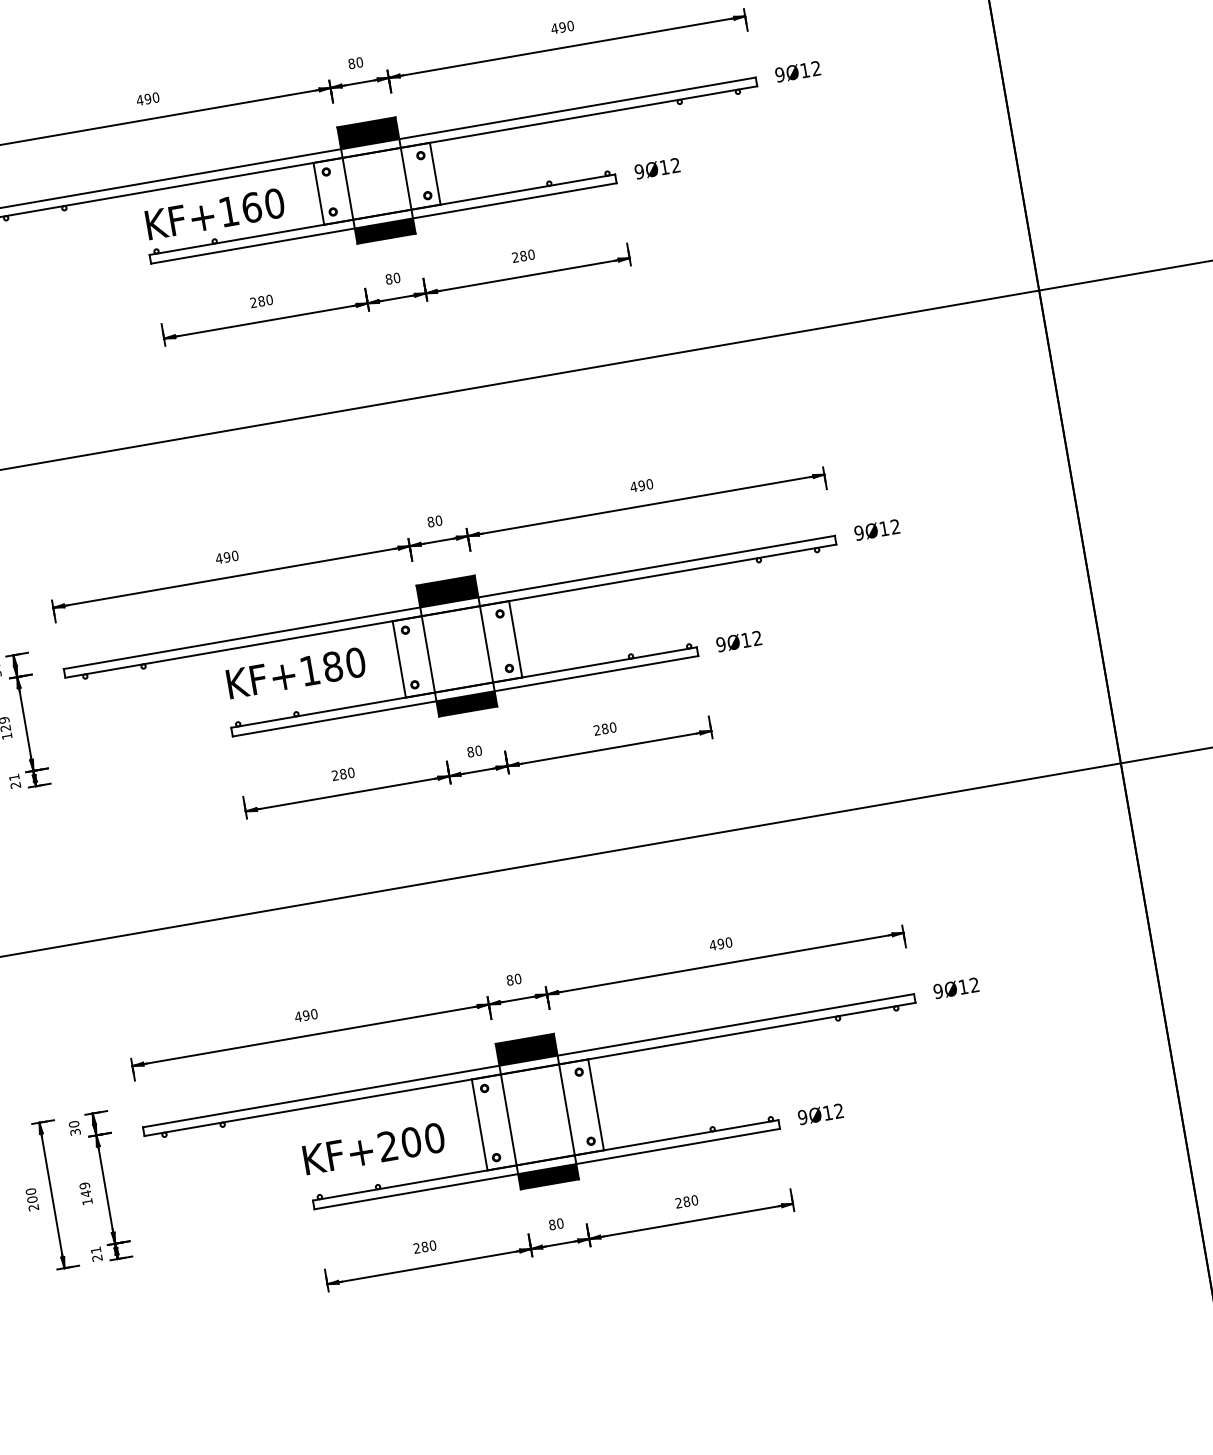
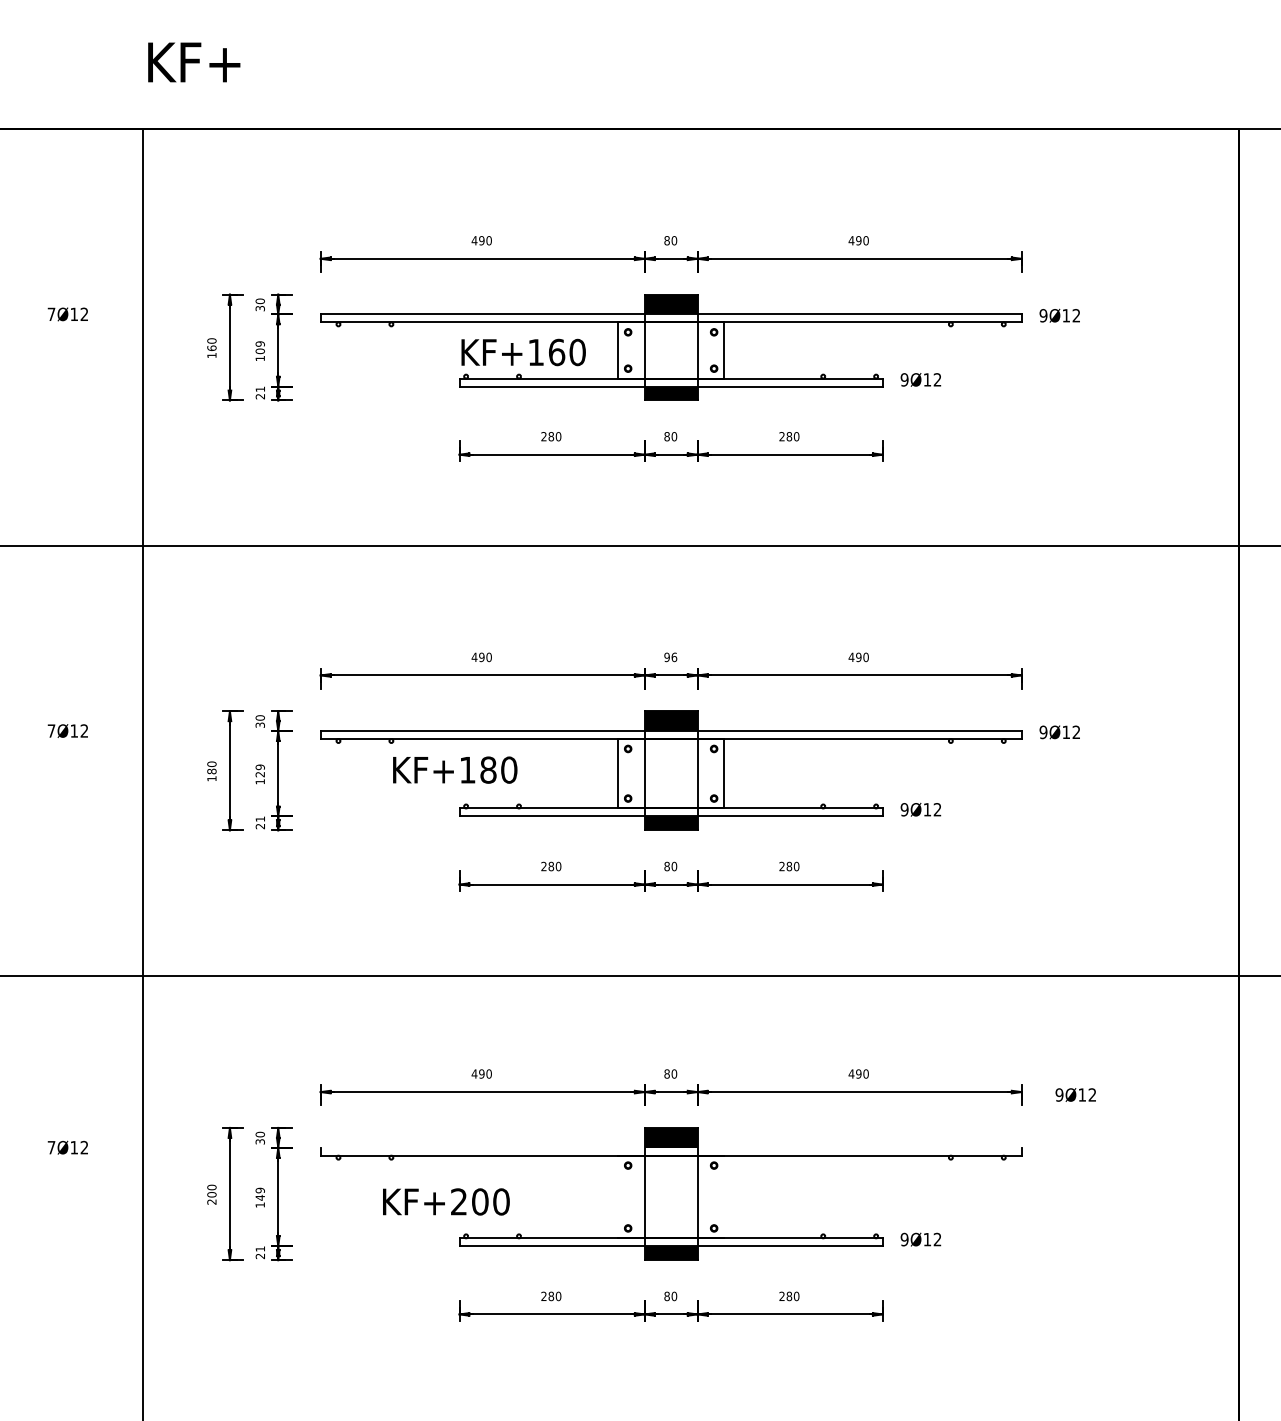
text: (434, 520) -> (670, 656), 80 -> 96
text: (296, 672) -> (455, 769), moved
text: (955, 987) -> (1075, 1094), moved
line: (527, 1060) -> (670, 1147), removed
line: (596, 1104) -> (724, 1196), removed
line: (479, 1124) -> (618, 1196), removed
text: (374, 1148) -> (446, 1201), moved

